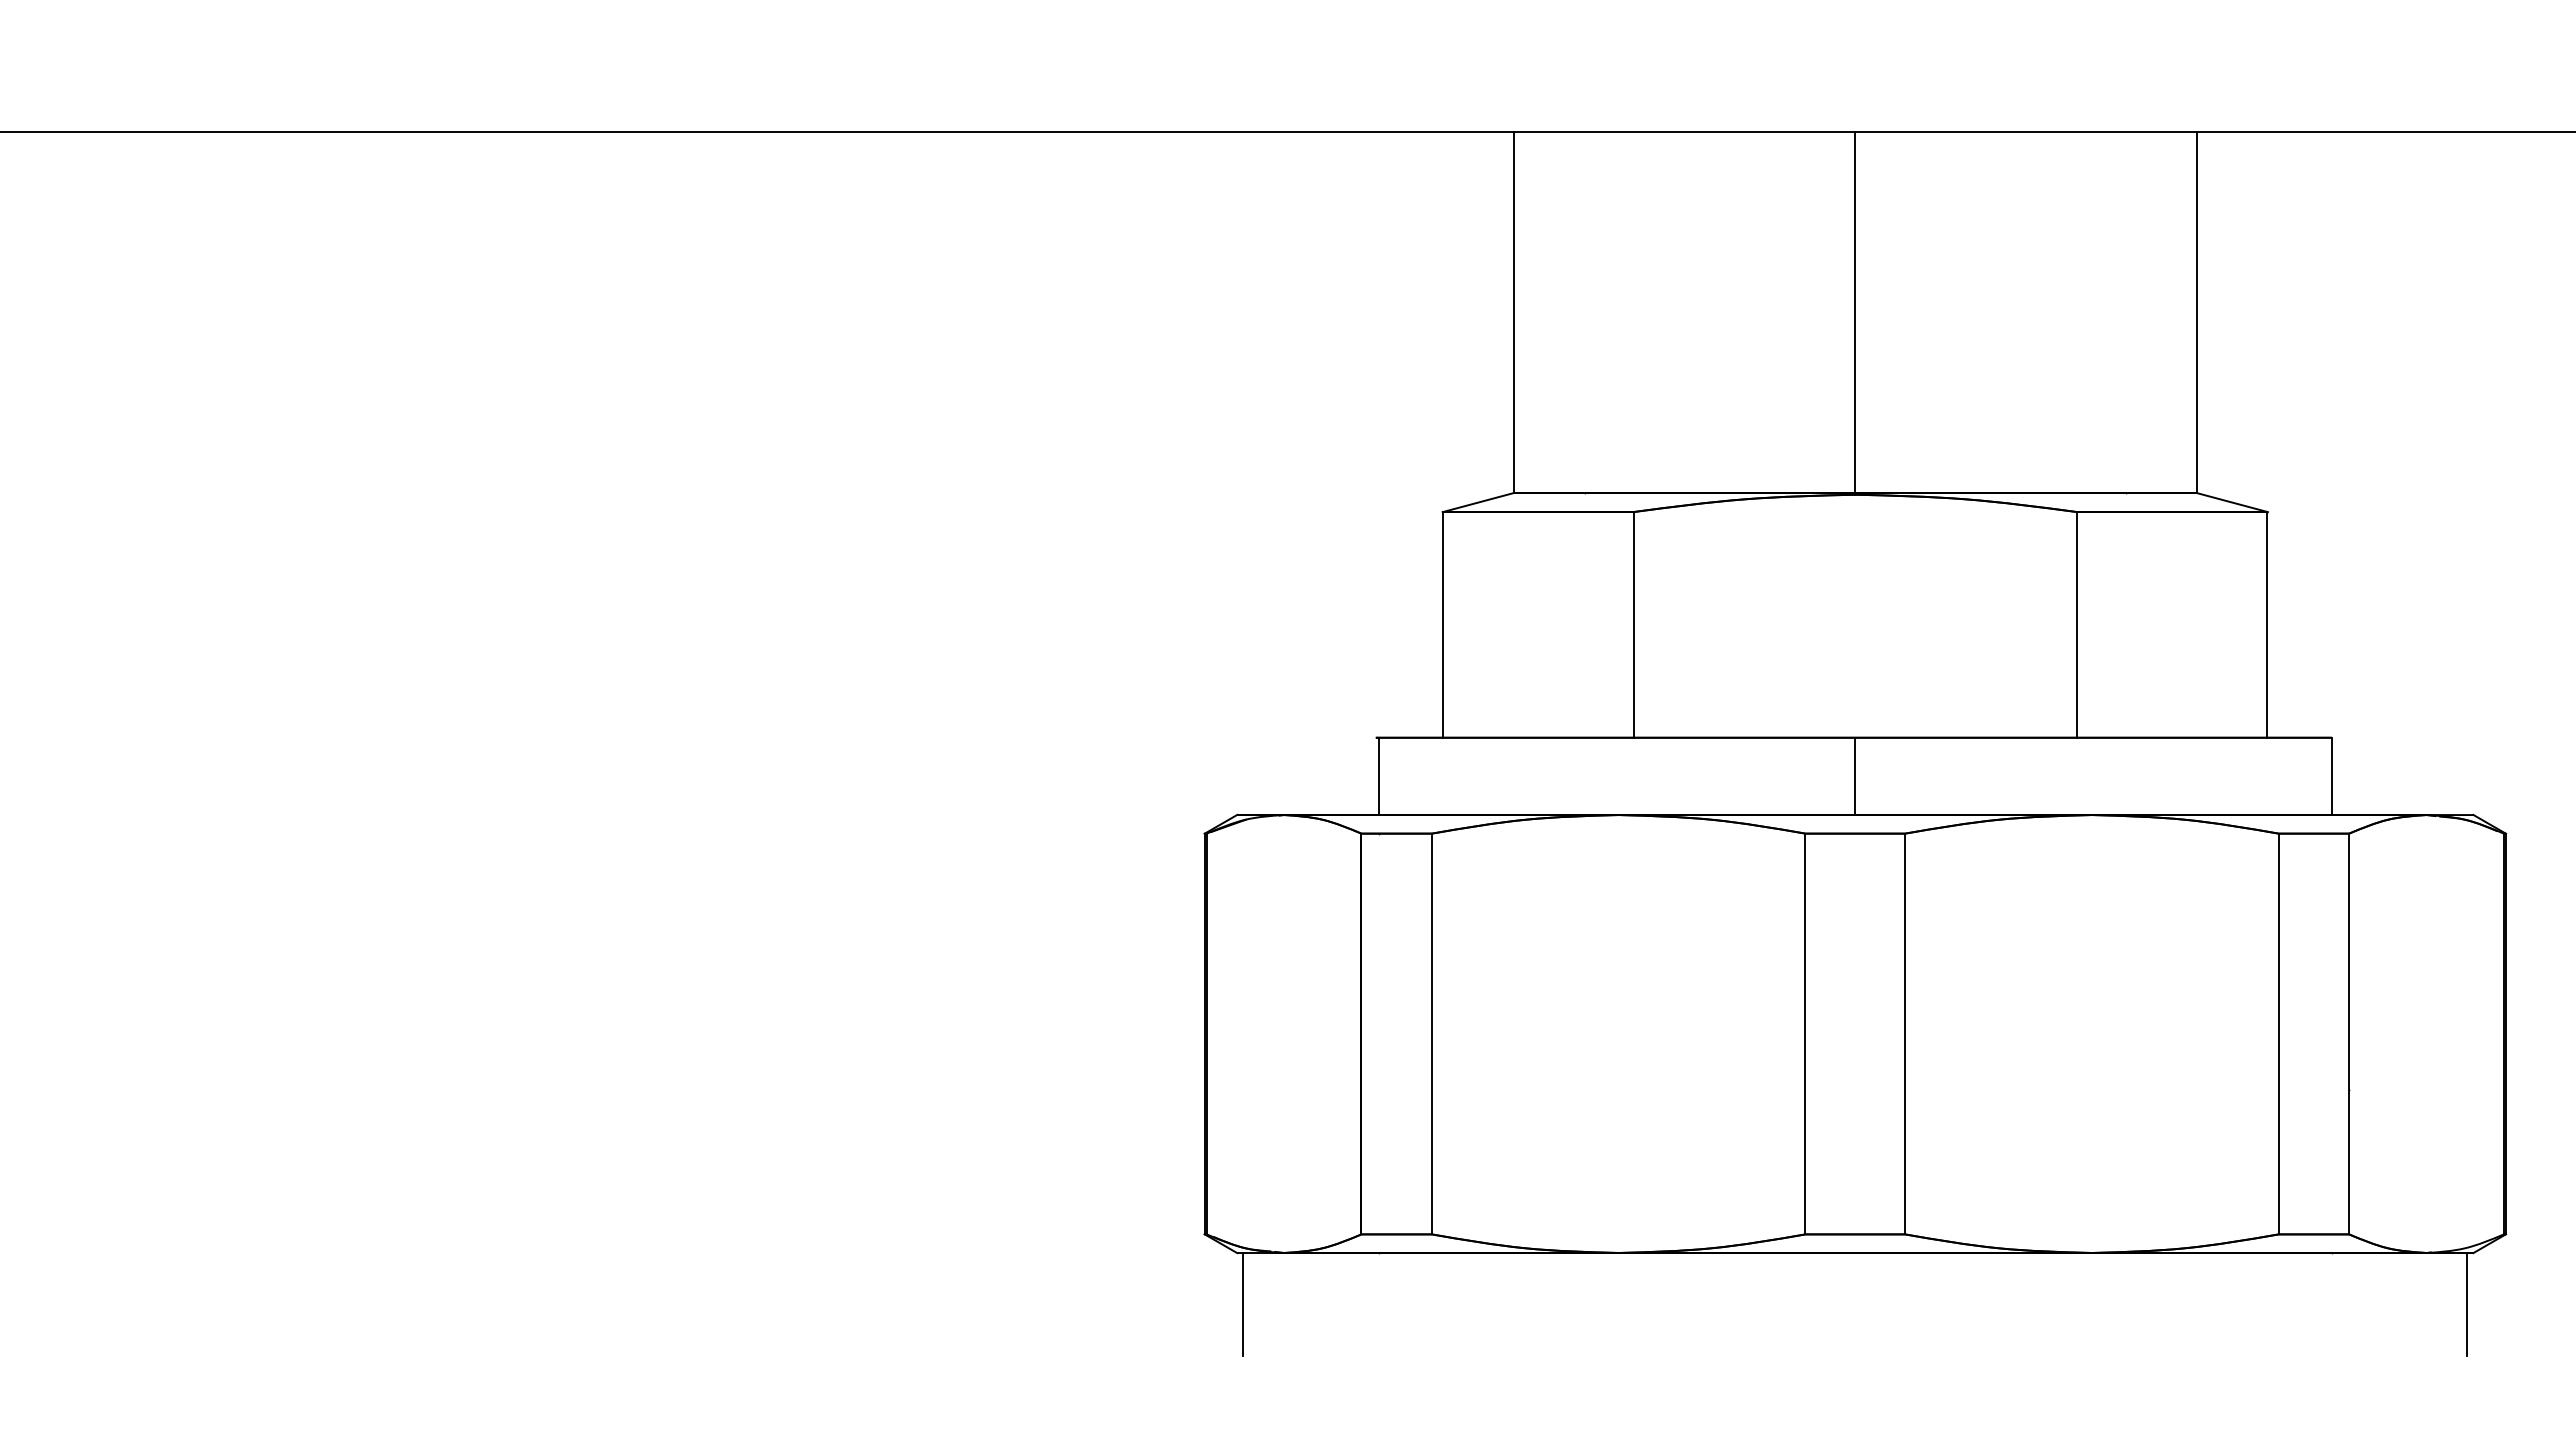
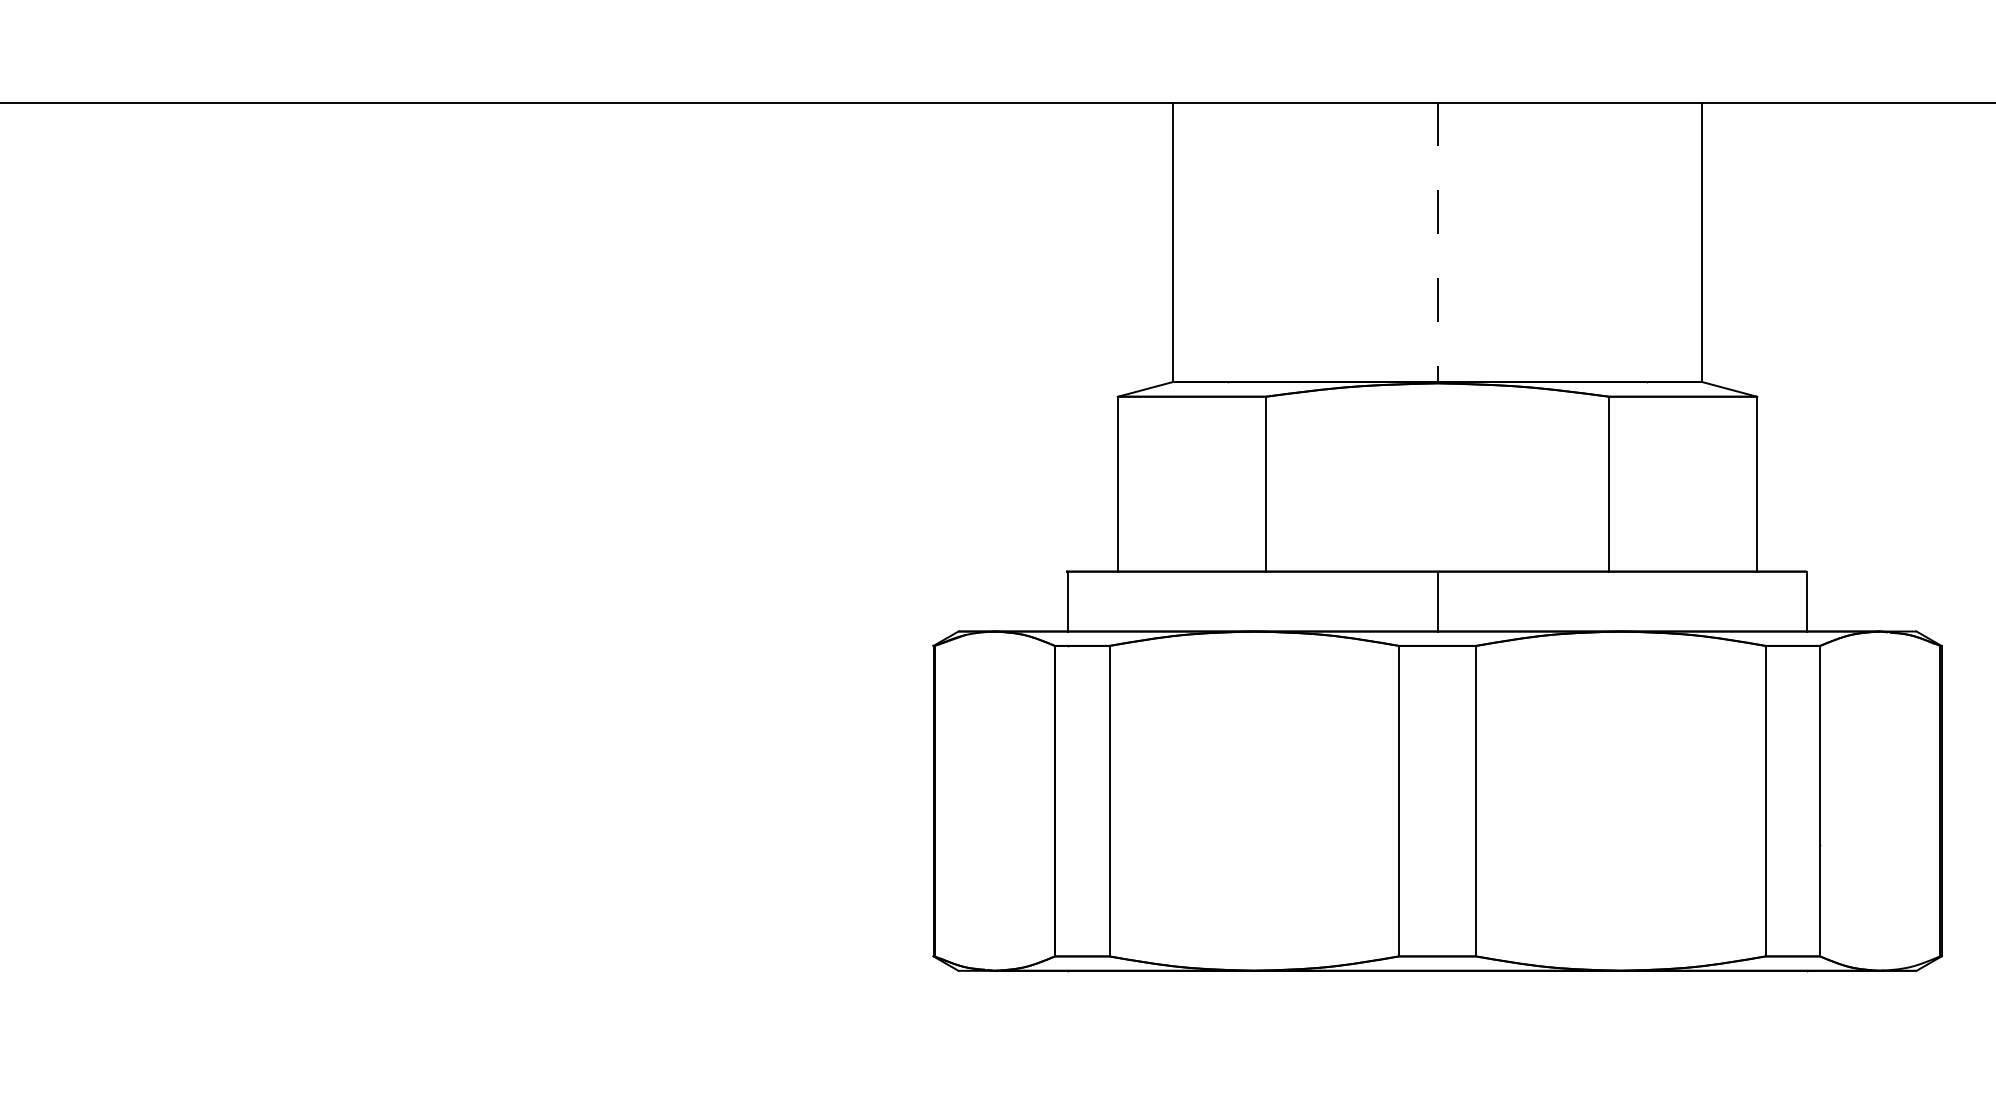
line: (1855, 313) -> (1437, 242), solid -> dashed
line: (1243, 1304) -> (963, 1010), removed
line: (2467, 1304) -> (1911, 1010), removed

